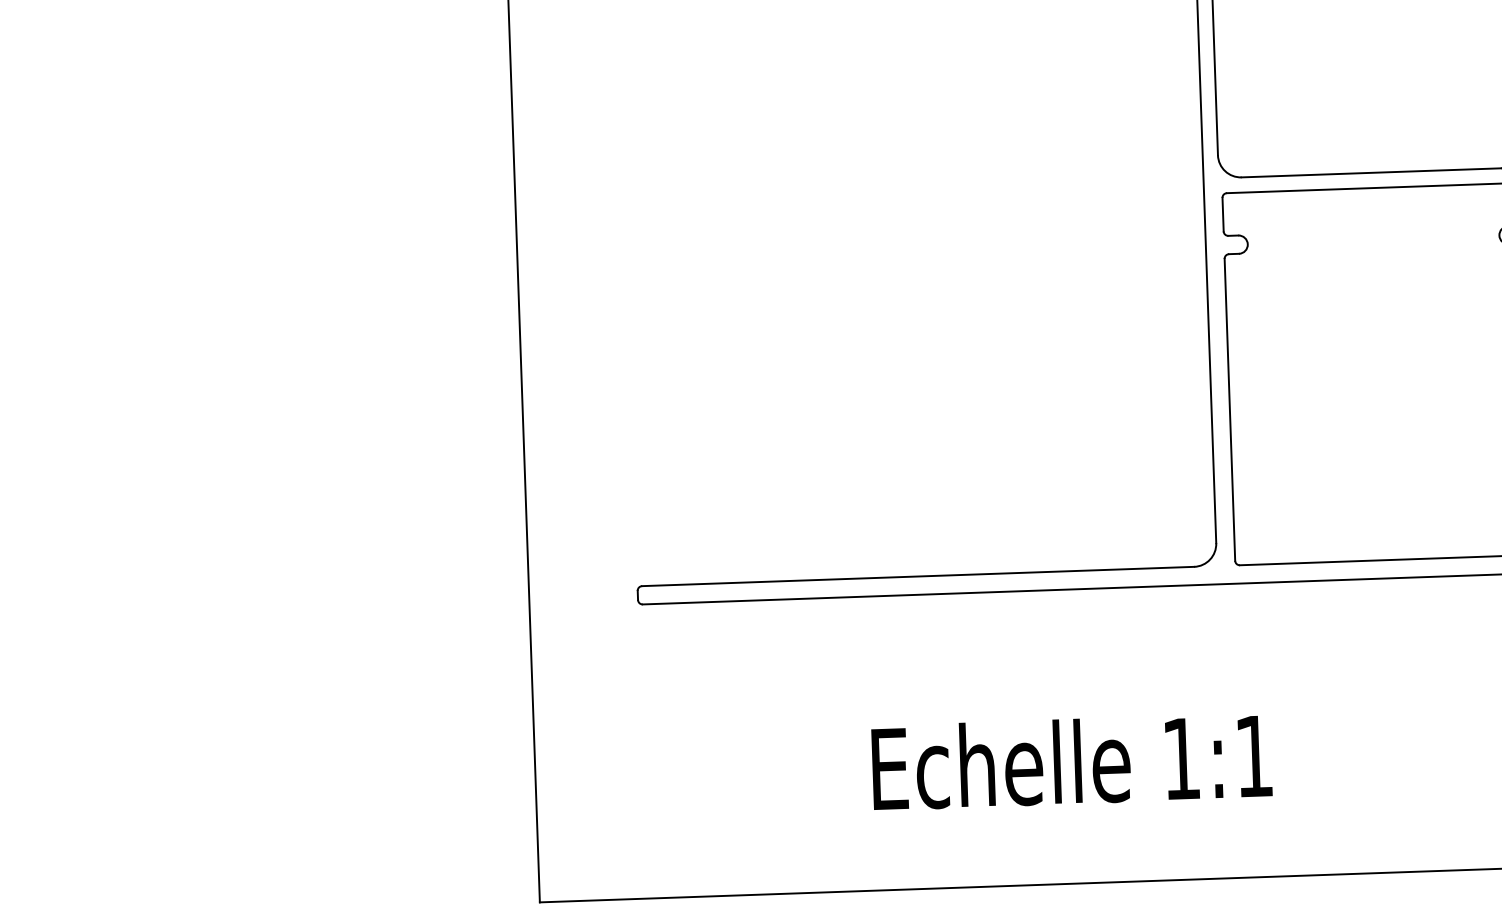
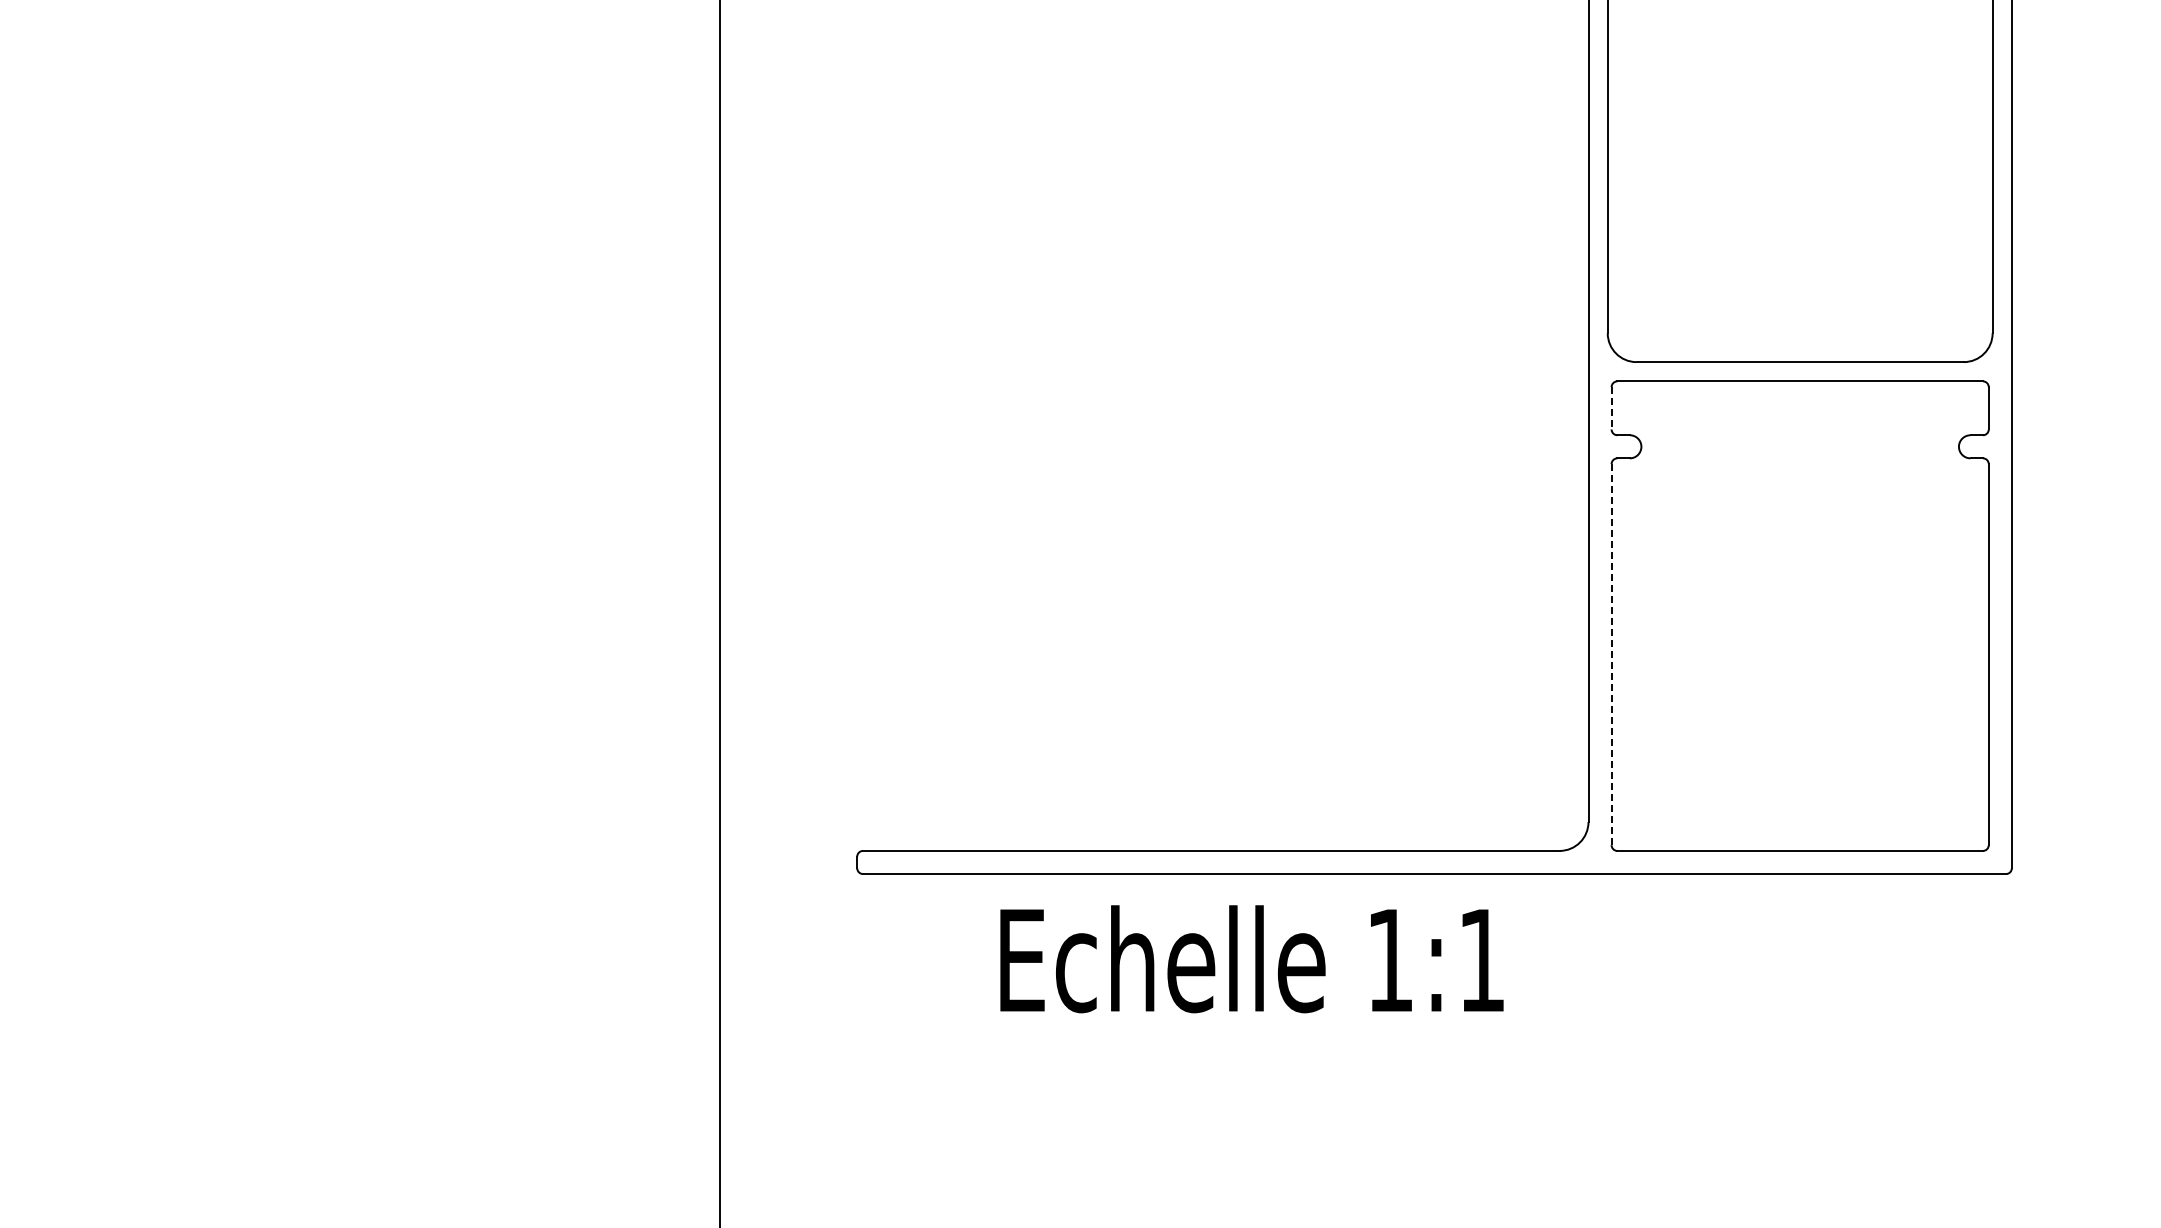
line: (1223, 214) -> (1611, 408), solid -> dashed
line: (1229, 409) -> (1611, 654), solid -> dashed
text: (1071, 762) -> (1251, 959), moved

